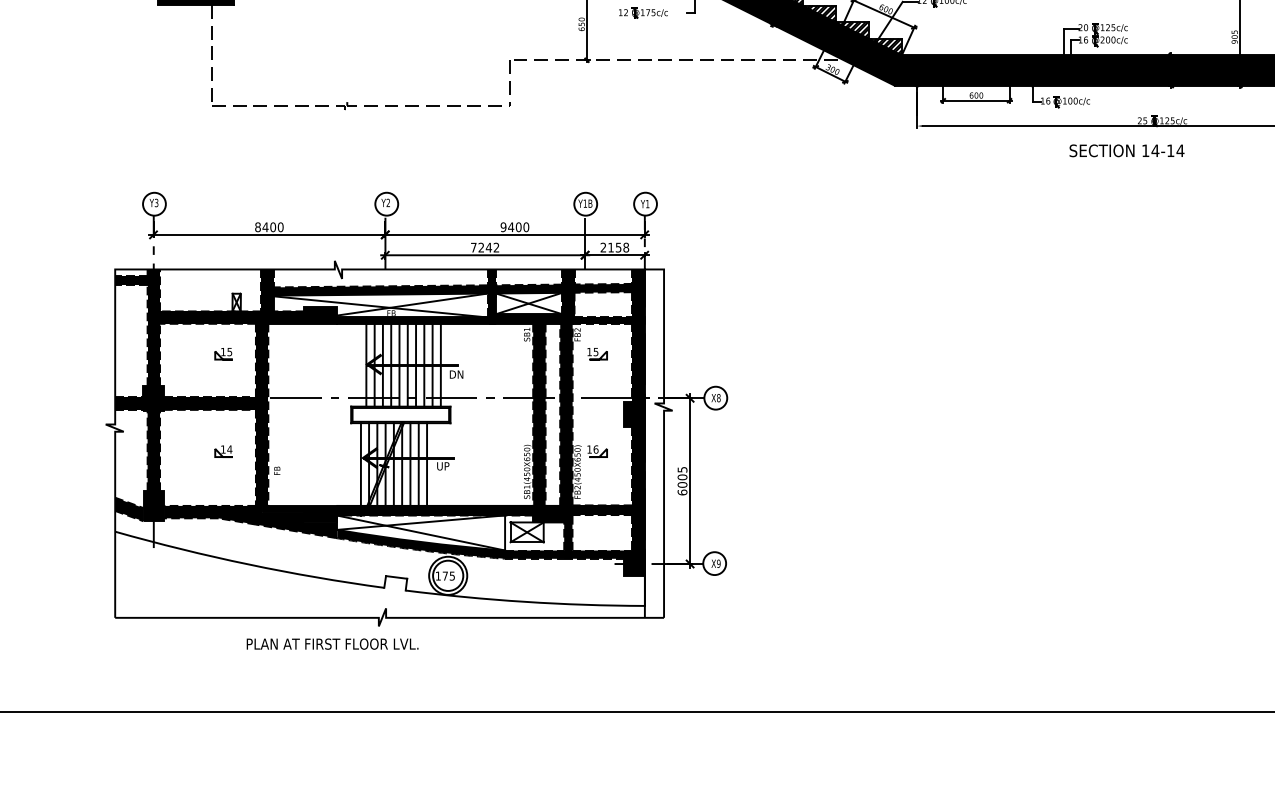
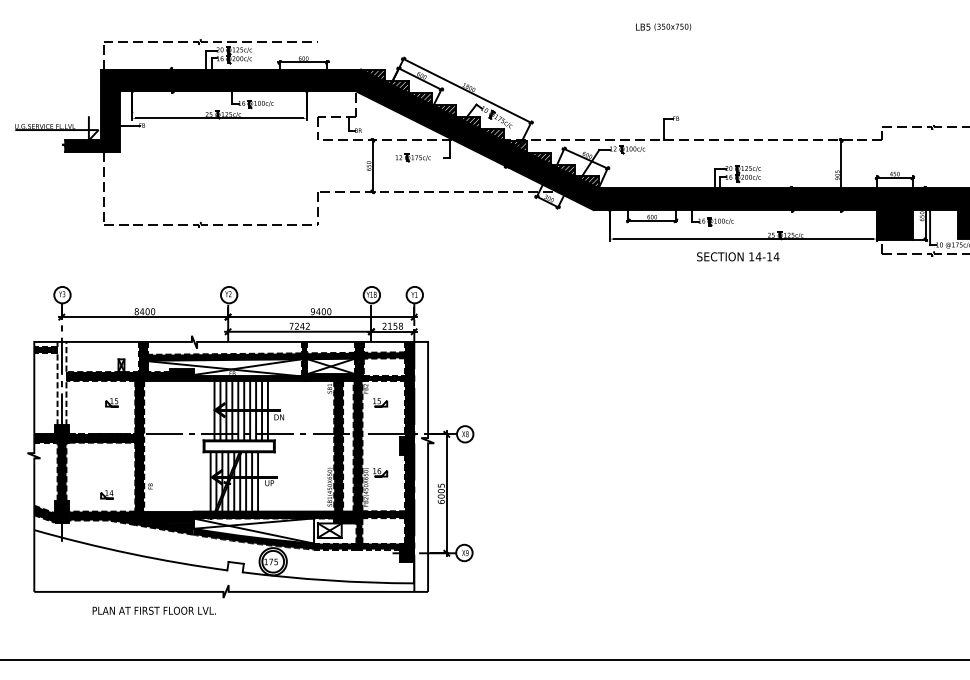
text: (1127, 150) -> (738, 256), moved
fill: (153, 327) -> (61, 383), removed
part: (222, 451) -> (106, 494), moved
text: (331, 643) -> (153, 610), moved

